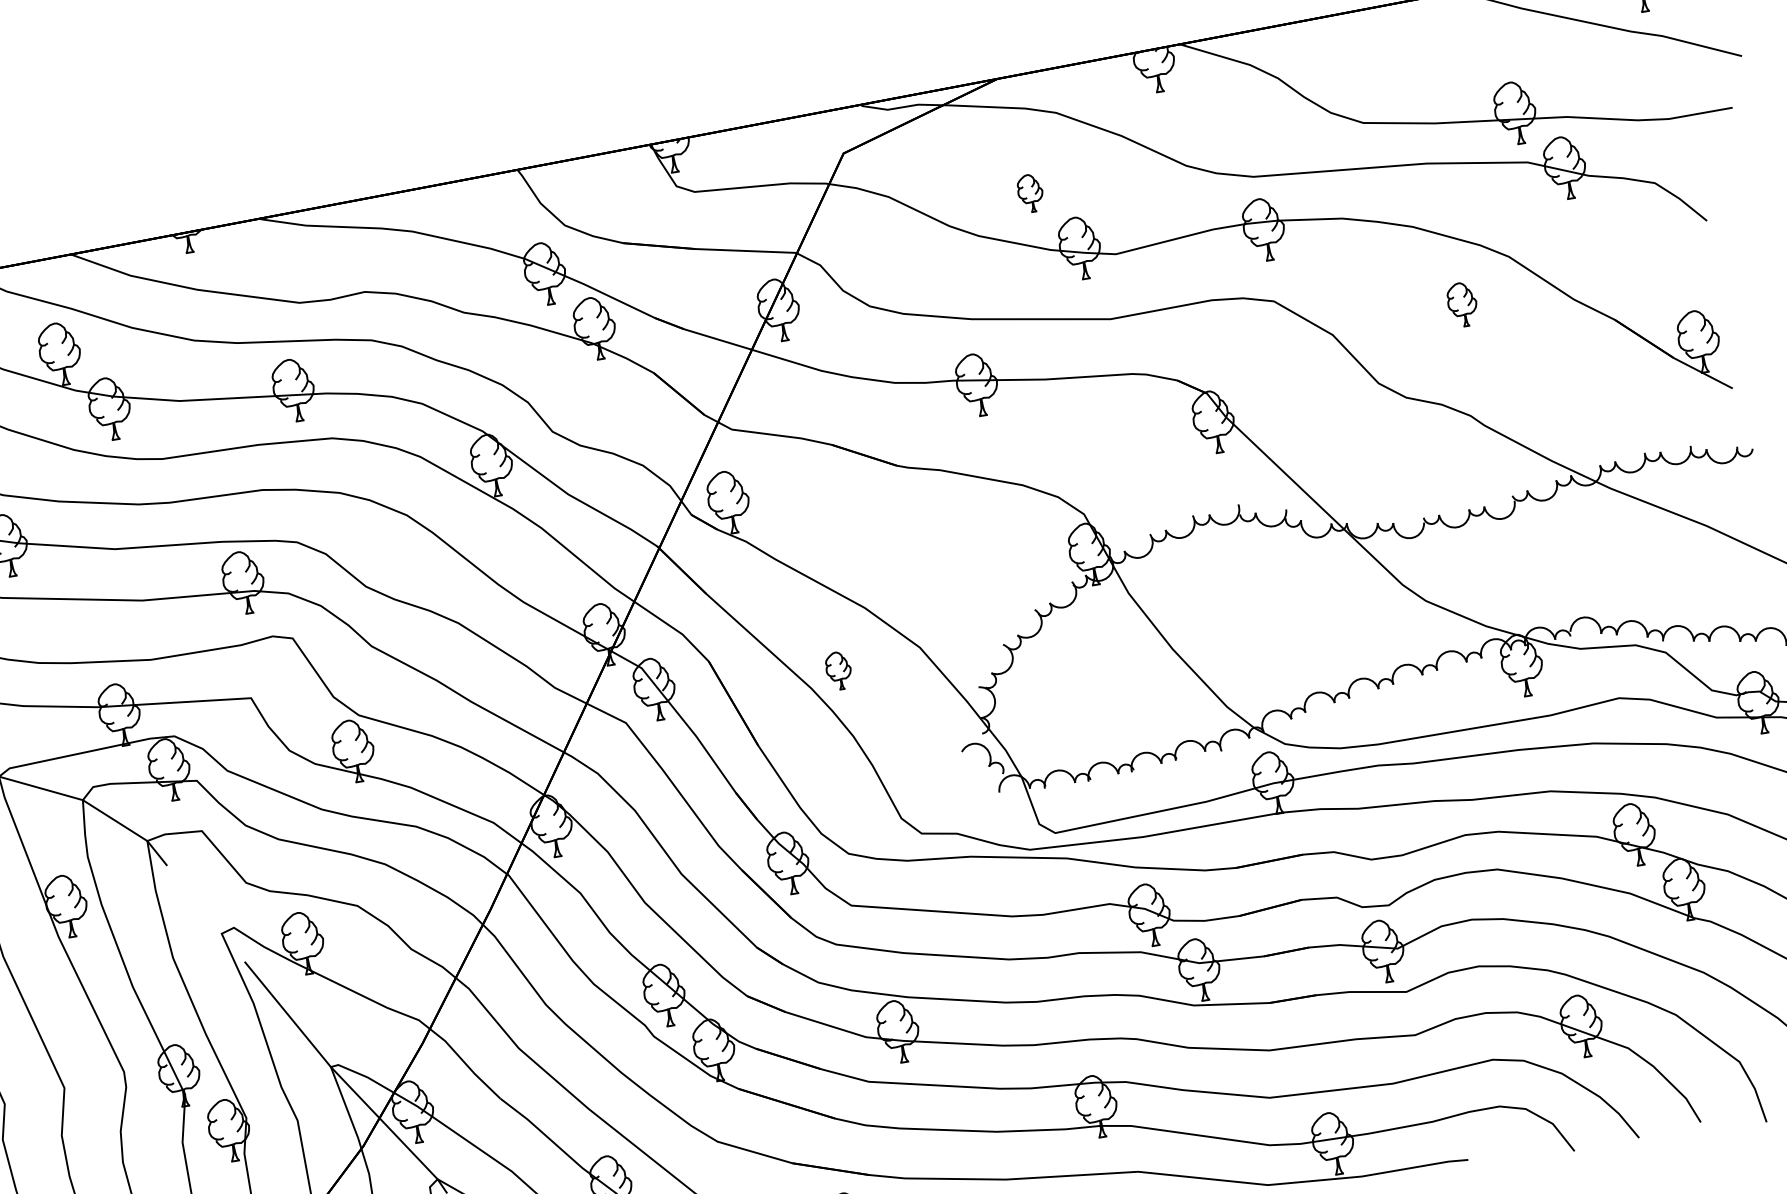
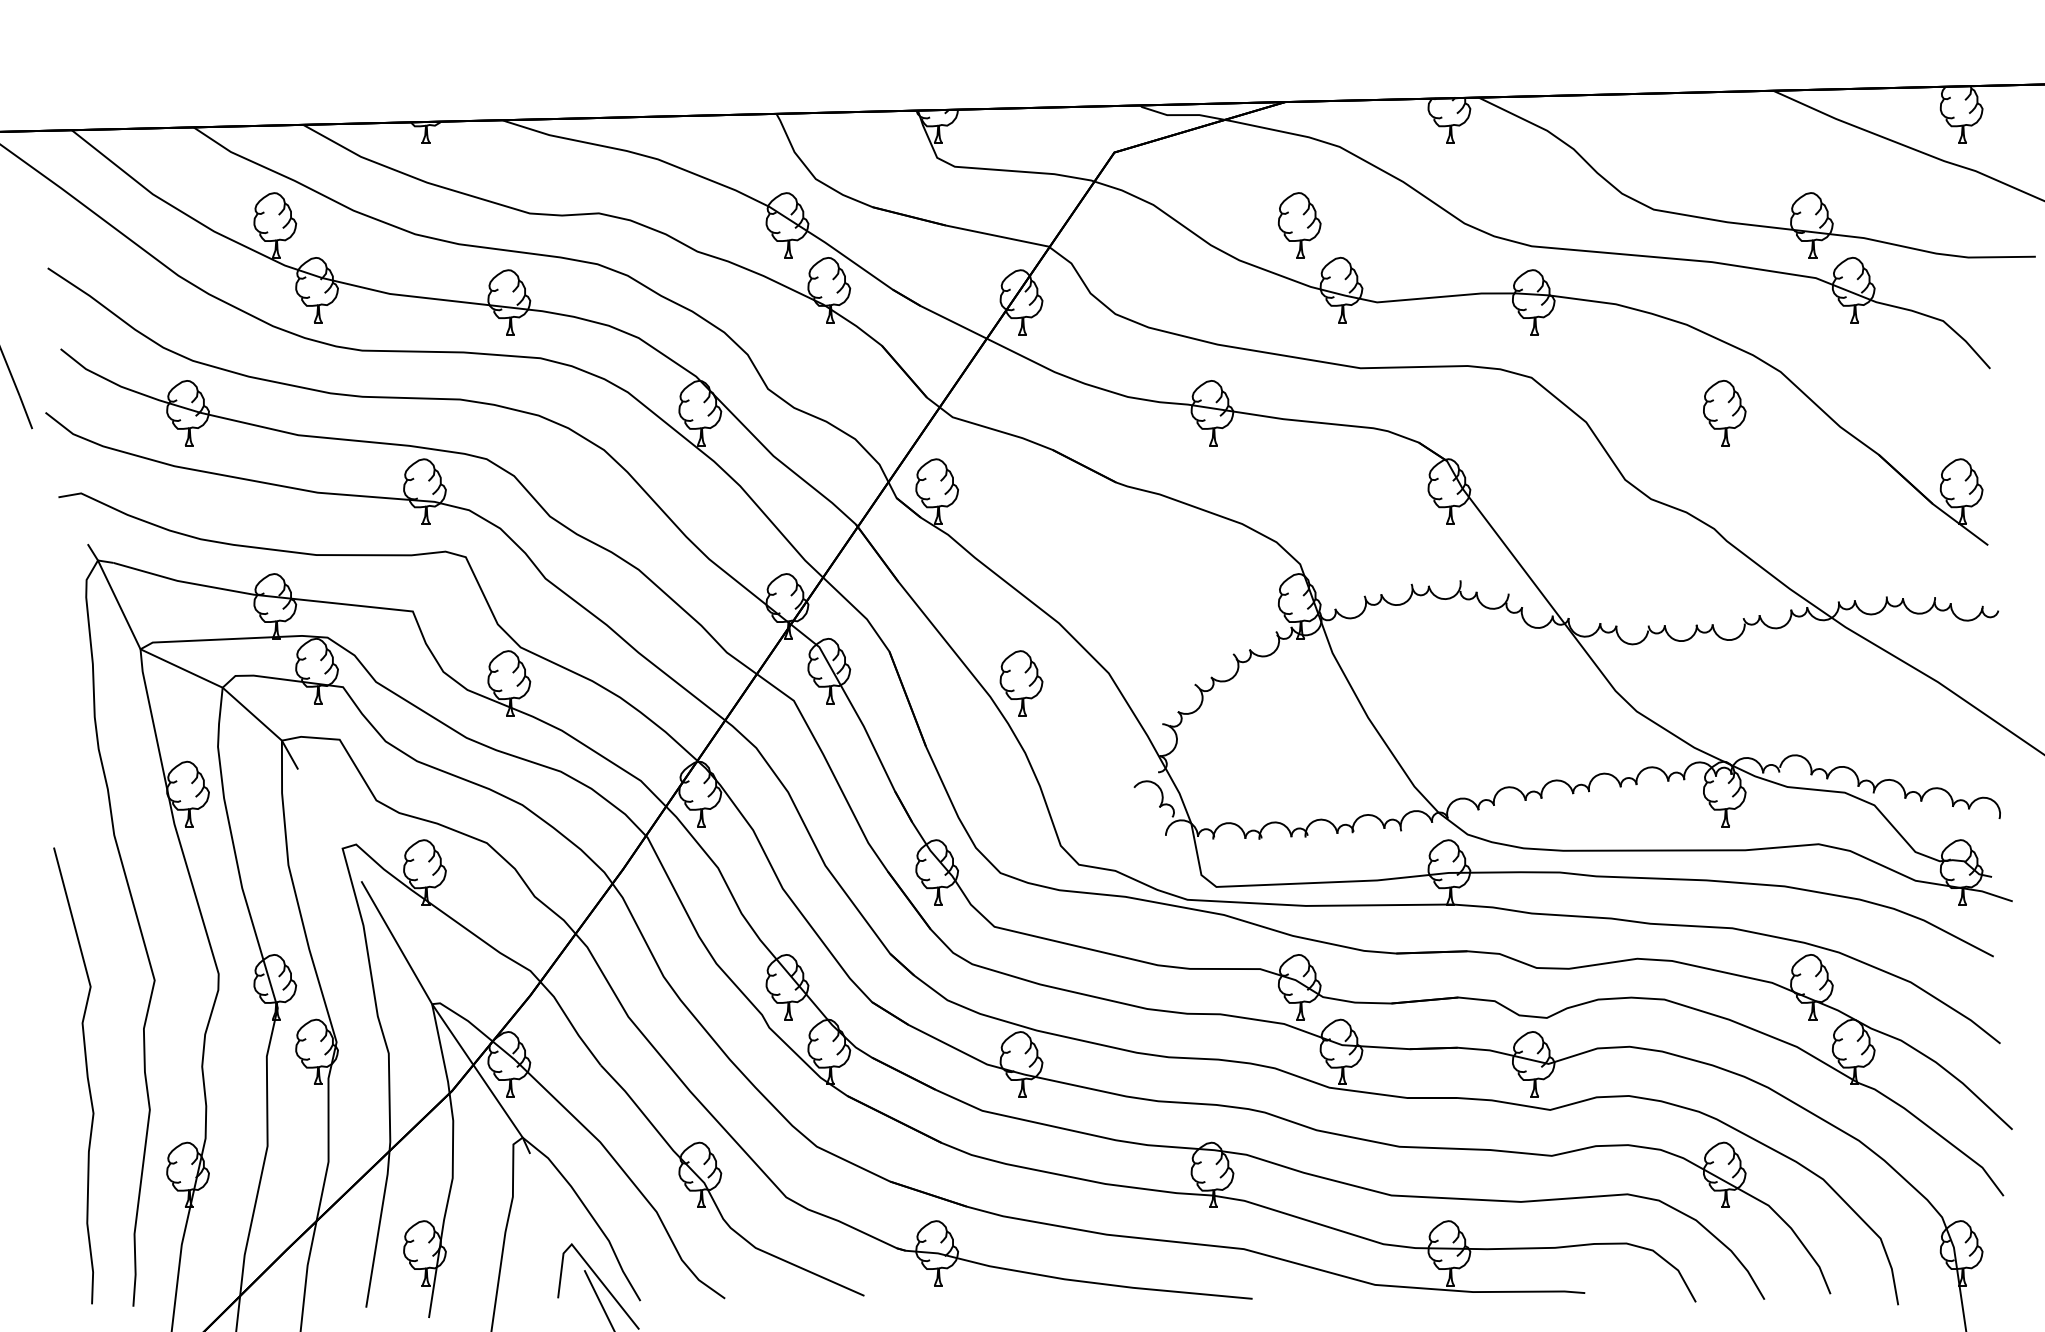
part: (1030, 193) -> (1299, 225), size x1.67
part: (1462, 304) -> (1724, 413), size x1.43
part: (838, 670) -> (1021, 683), size x1.67

